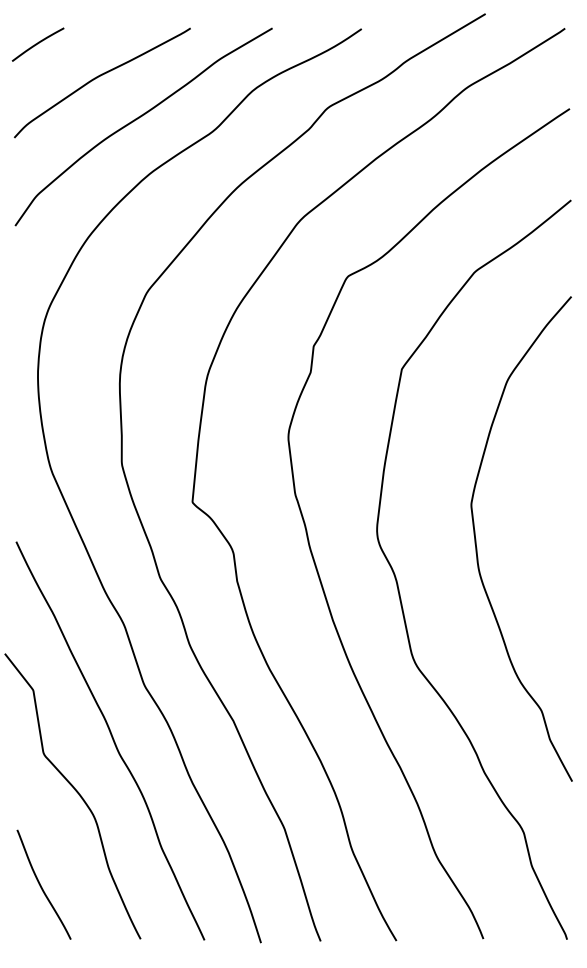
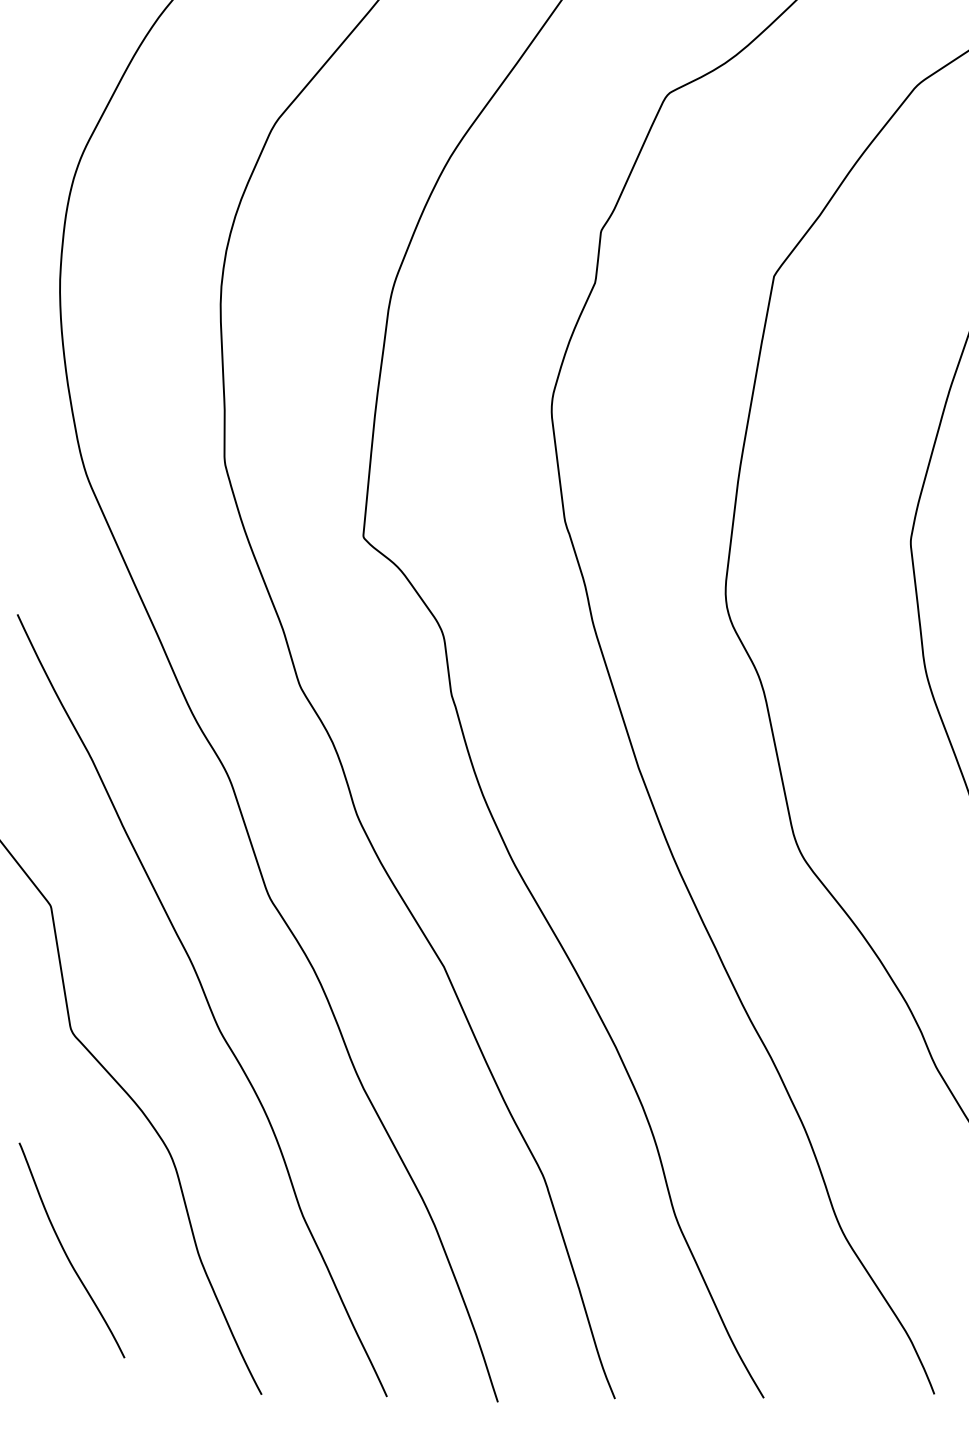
curve: (41, 885) -> (66, 1251), moved

